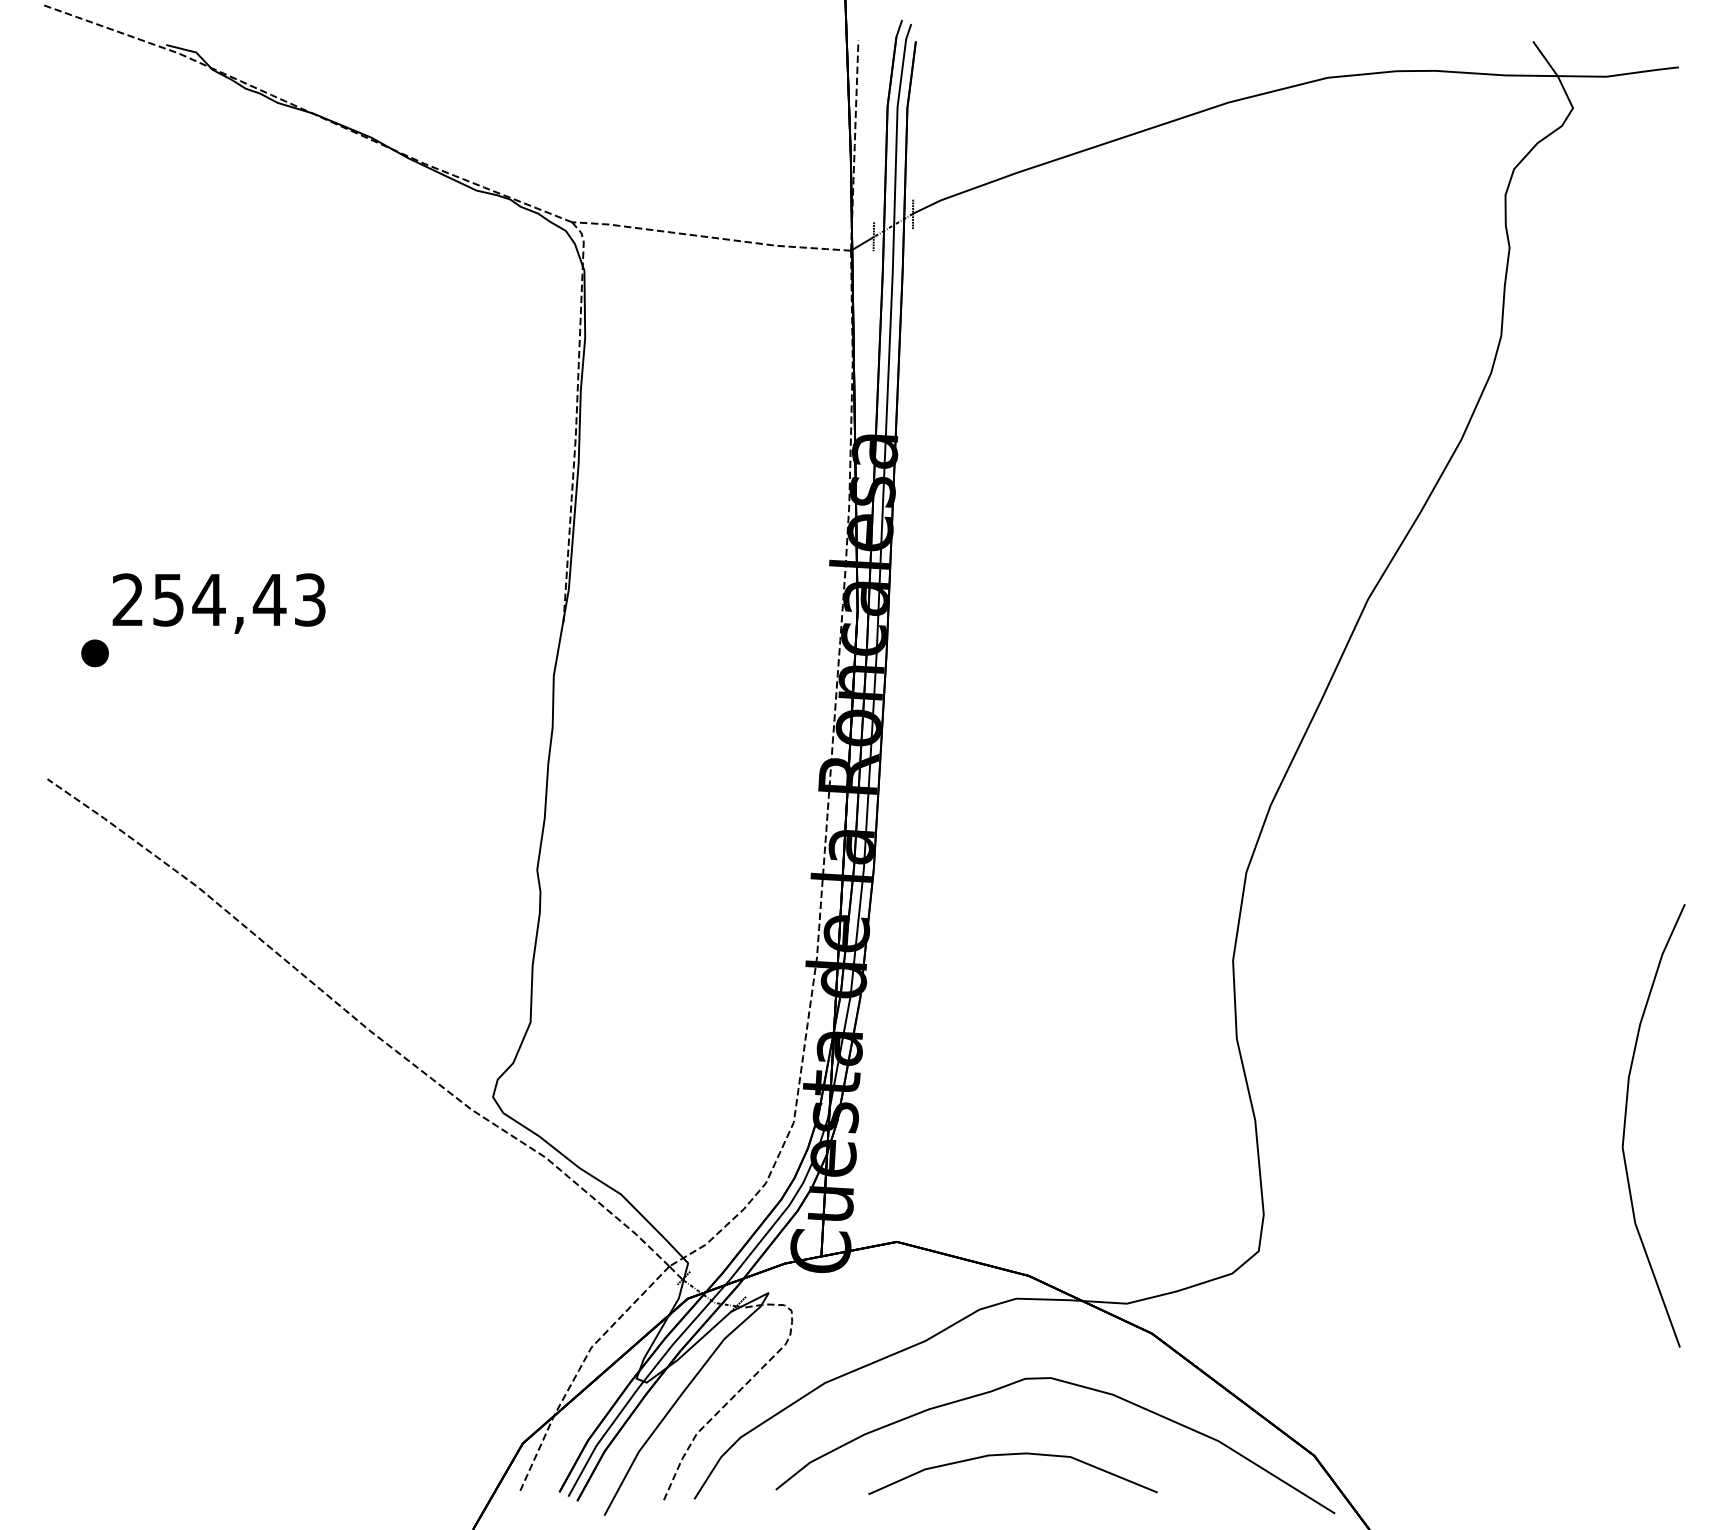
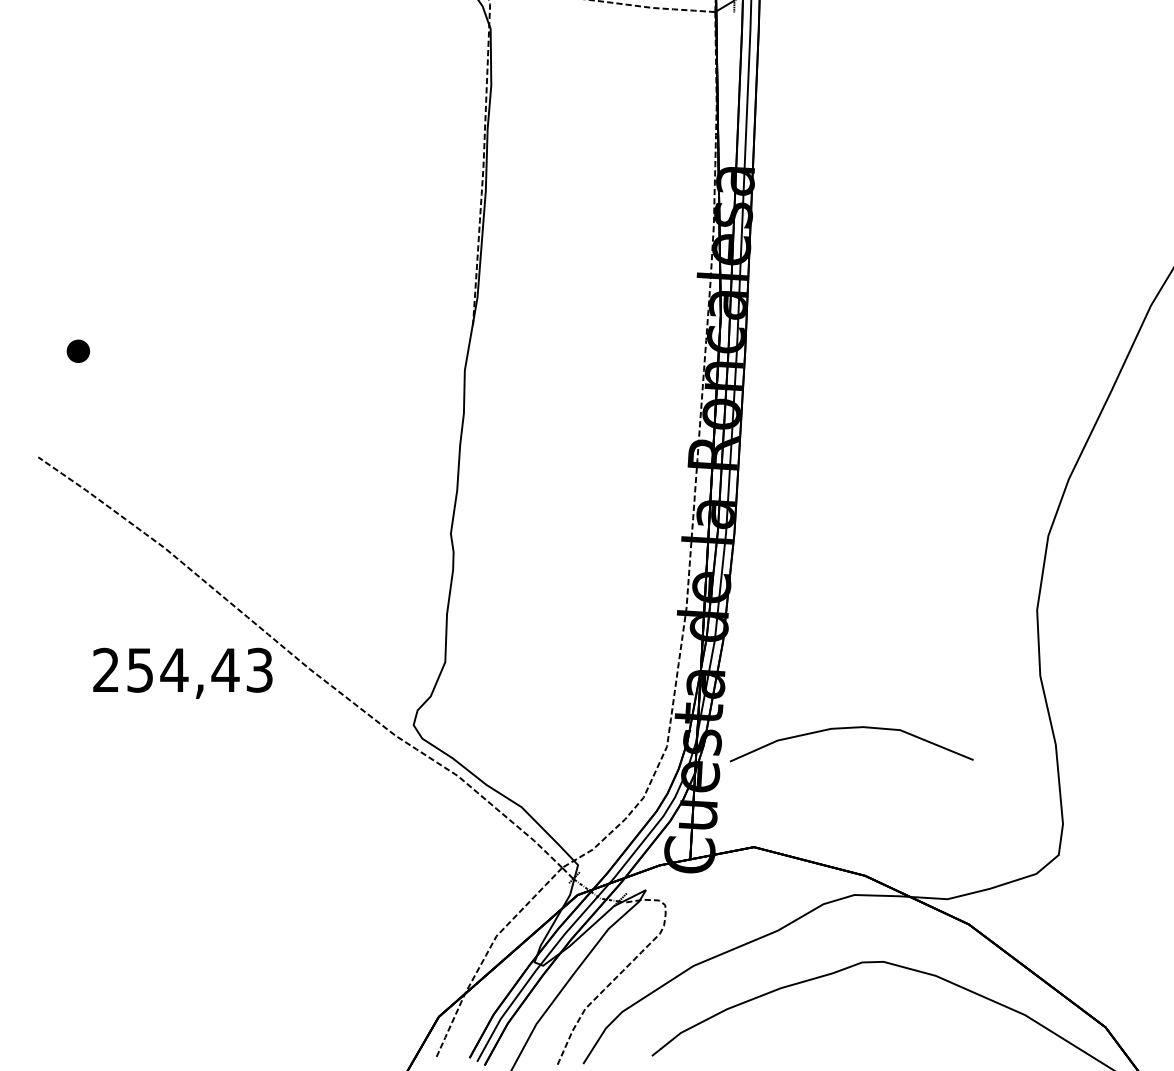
text: (218, 603) -> (182, 673), moved
curve: (1012, 1455) -> (851, 728), moved

